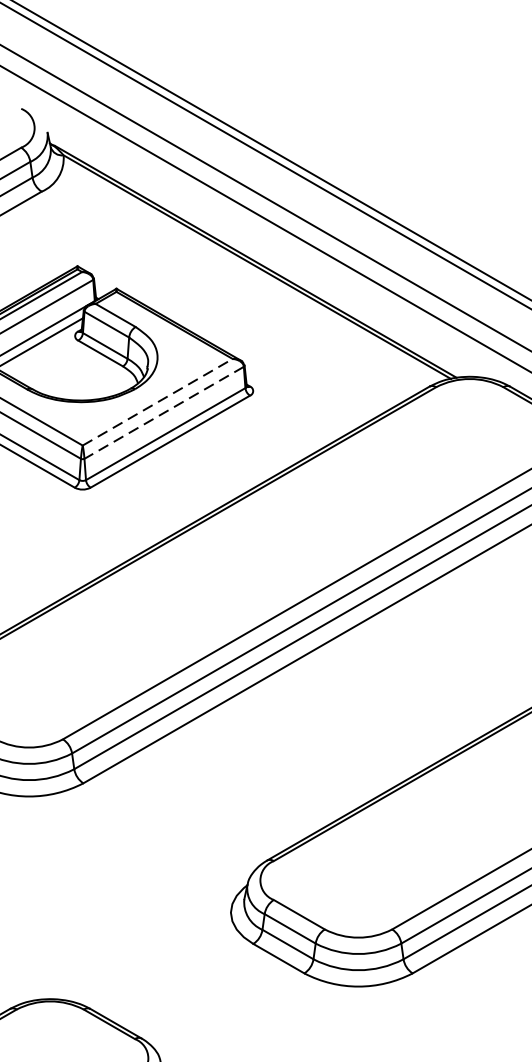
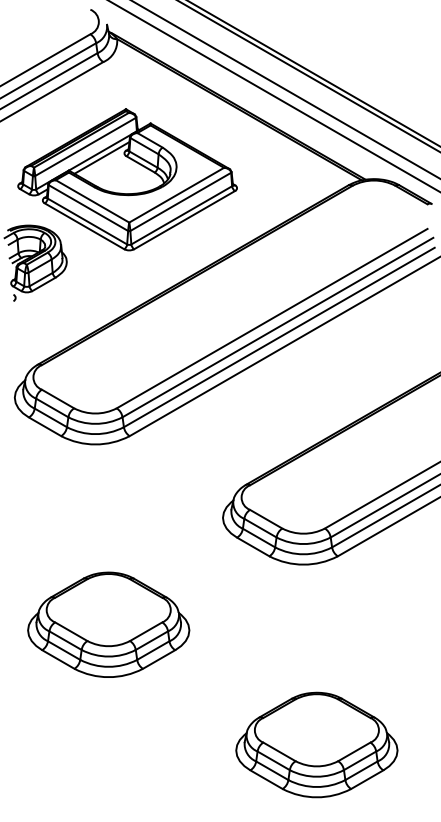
line: (157, 402) -> (176, 195), dashed -> solid
line: (163, 413) -> (180, 202), dashed -> solid

